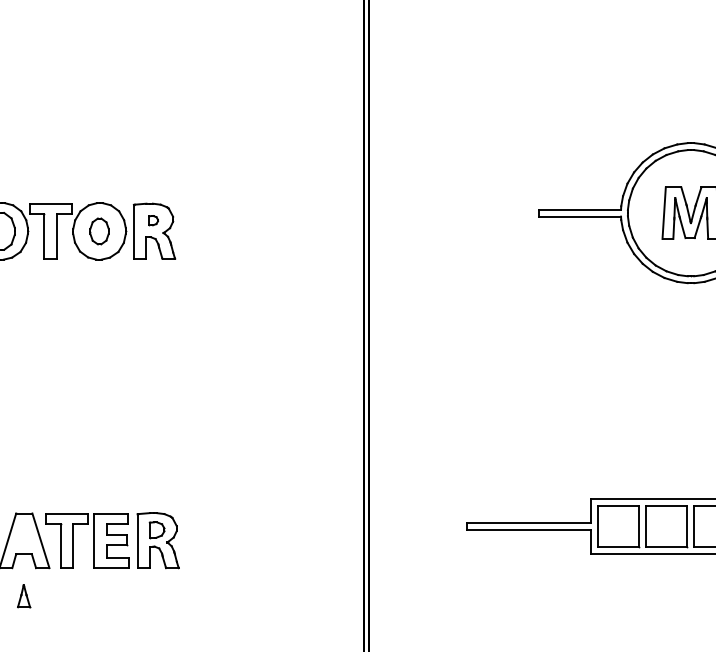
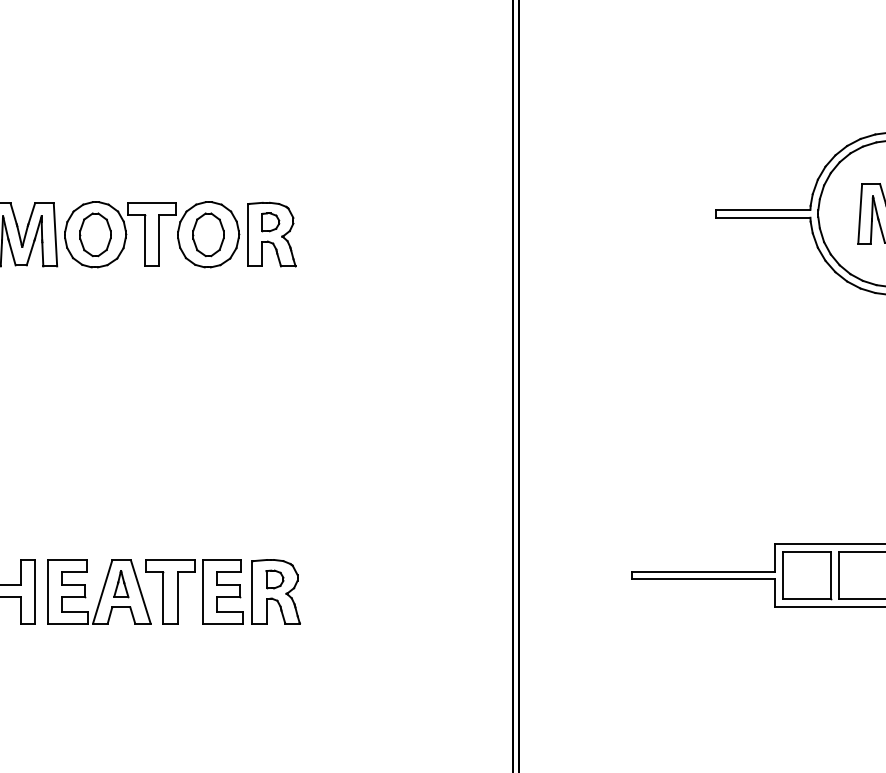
part: (153, 220) -> (270, 222), size x1.67
part: (99, 231) -> (208, 234), size x1.43
part: (24, 596) -> (121, 584), moved

